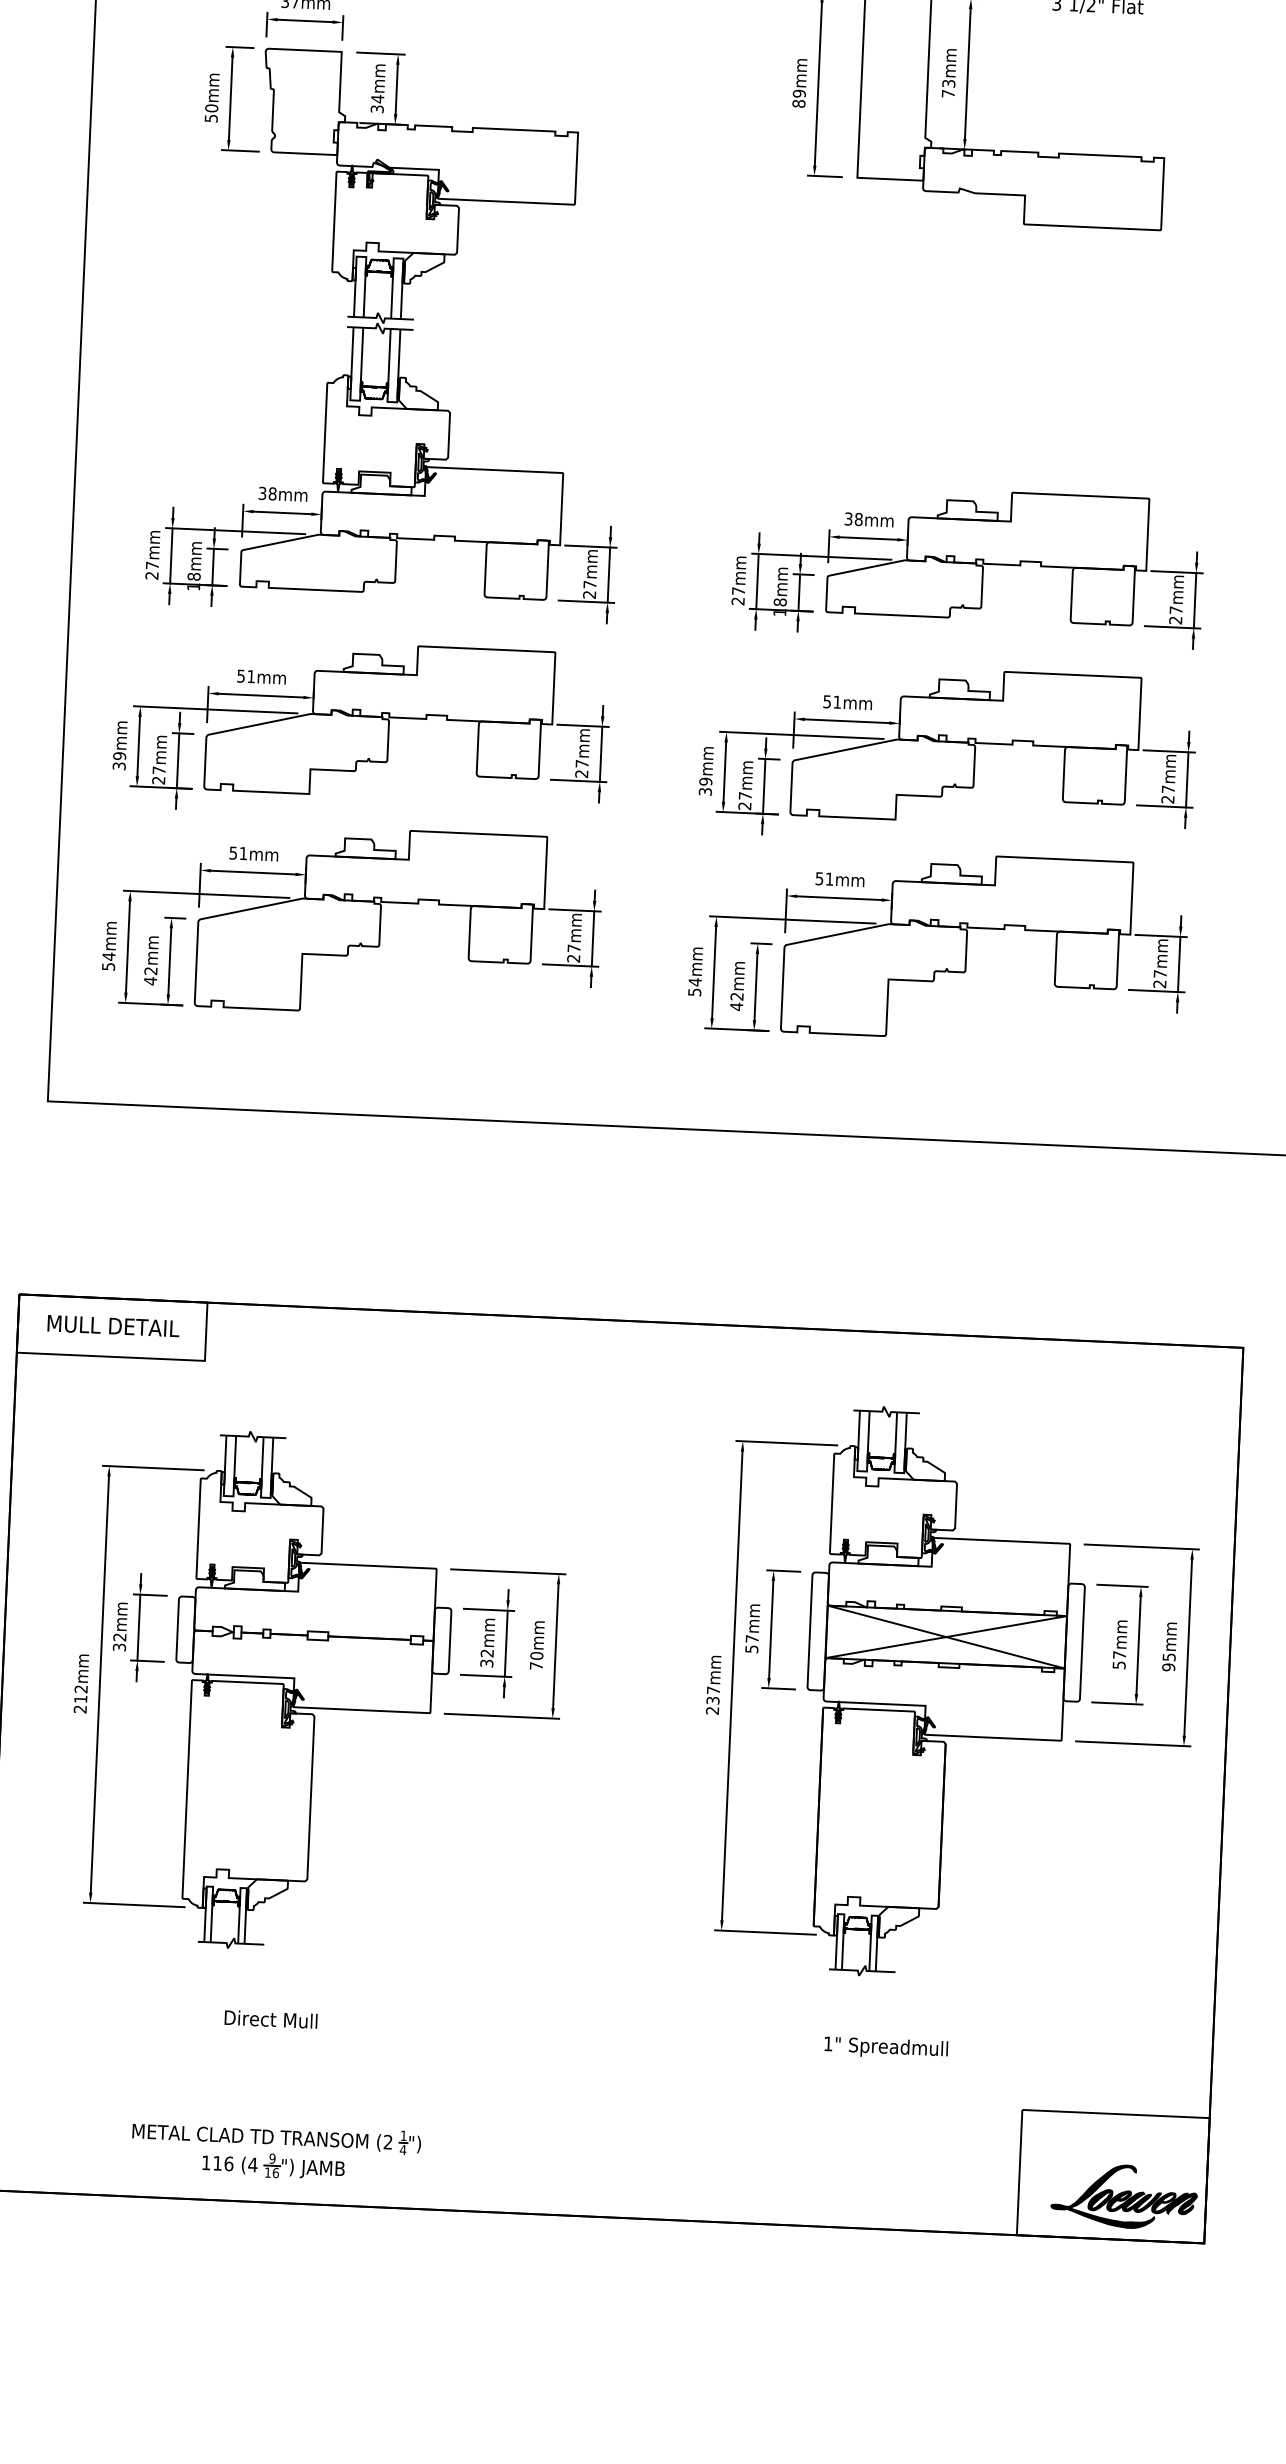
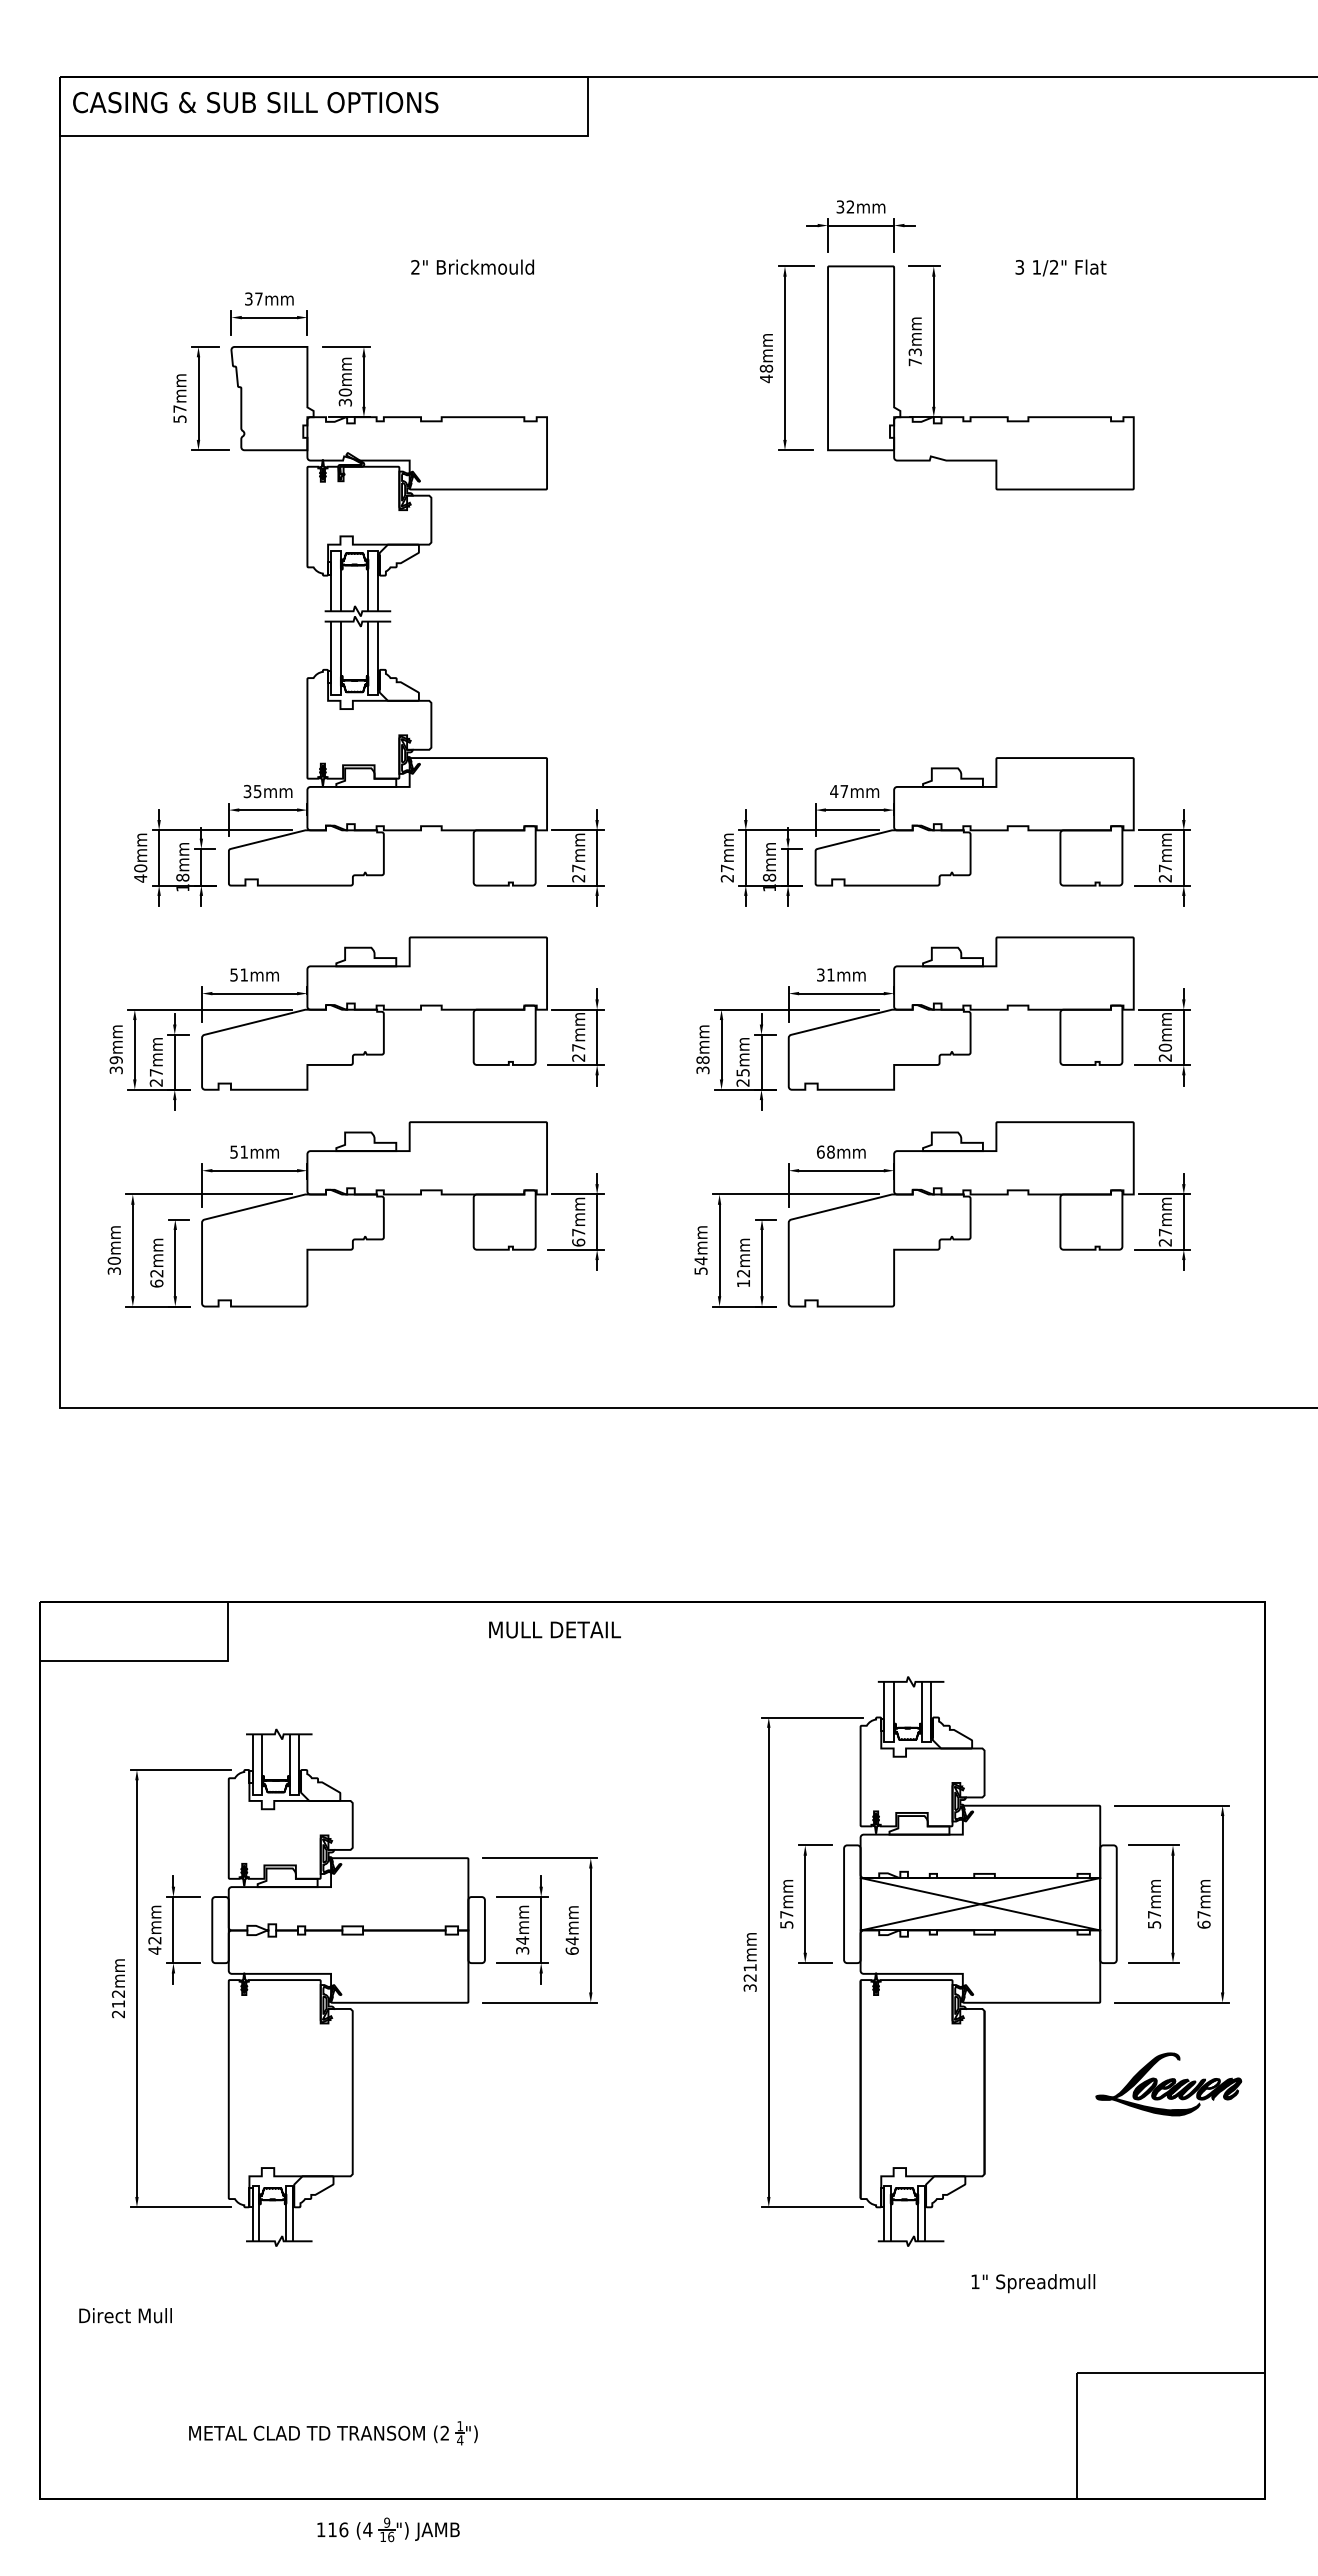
text: (799, 98) -> (766, 373), 89mm -> 48mm
text: (376, 99) -> (344, 392), 34mm -> 30mm
text: (211, 107) -> (179, 408), 50mm -> 57mm
text: (272, 493) -> (257, 791), 38mm -> 35mm
text: (853, 519) -> (839, 791), 38mm -> 47mm
text: (152, 570) -> (140, 873), 27mm -> 40mm
text: (826, 701) -> (820, 974), 51mm -> 31mm
text: (705, 782) -> (702, 1060), 39mm -> 38mm
text: (1167, 789) -> (1164, 1047), 27mm -> 20mm
text: (744, 795) -> (742, 1072), 27mm -> 25mm
text: (824, 878) -> (825, 1151), 51mm -> 68mm
text: (573, 958) -> (578, 1242), 27mm -> 67mm
text: (107, 961) -> (113, 1265), 54mm -> 30mm
text: (150, 980) -> (156, 1283), 42mm -> 62mm
text: (736, 1006) -> (743, 1283), 42mm -> 12mm
text: (113, 1325) -> (554, 1629), moved
text: (119, 1647) -> (154, 1950), 32mm -> 42mm
text: (487, 1653) -> (522, 1940), 32mm -> 34mm
text: (535, 1660) -> (571, 1945), 70mm -> 64mm
text: (1168, 1662) -> (1203, 1919), 95mm -> 67mm
text: (712, 1700) -> (749, 1977), 237mm -> 321mm
text: (270, 2019) -> (125, 2315), moved
text: (886, 2048) -> (1033, 2283), moved
part: (273, 2165) -> (388, 2529), moved
part: (1124, 2196) -> (1168, 2084), moved

